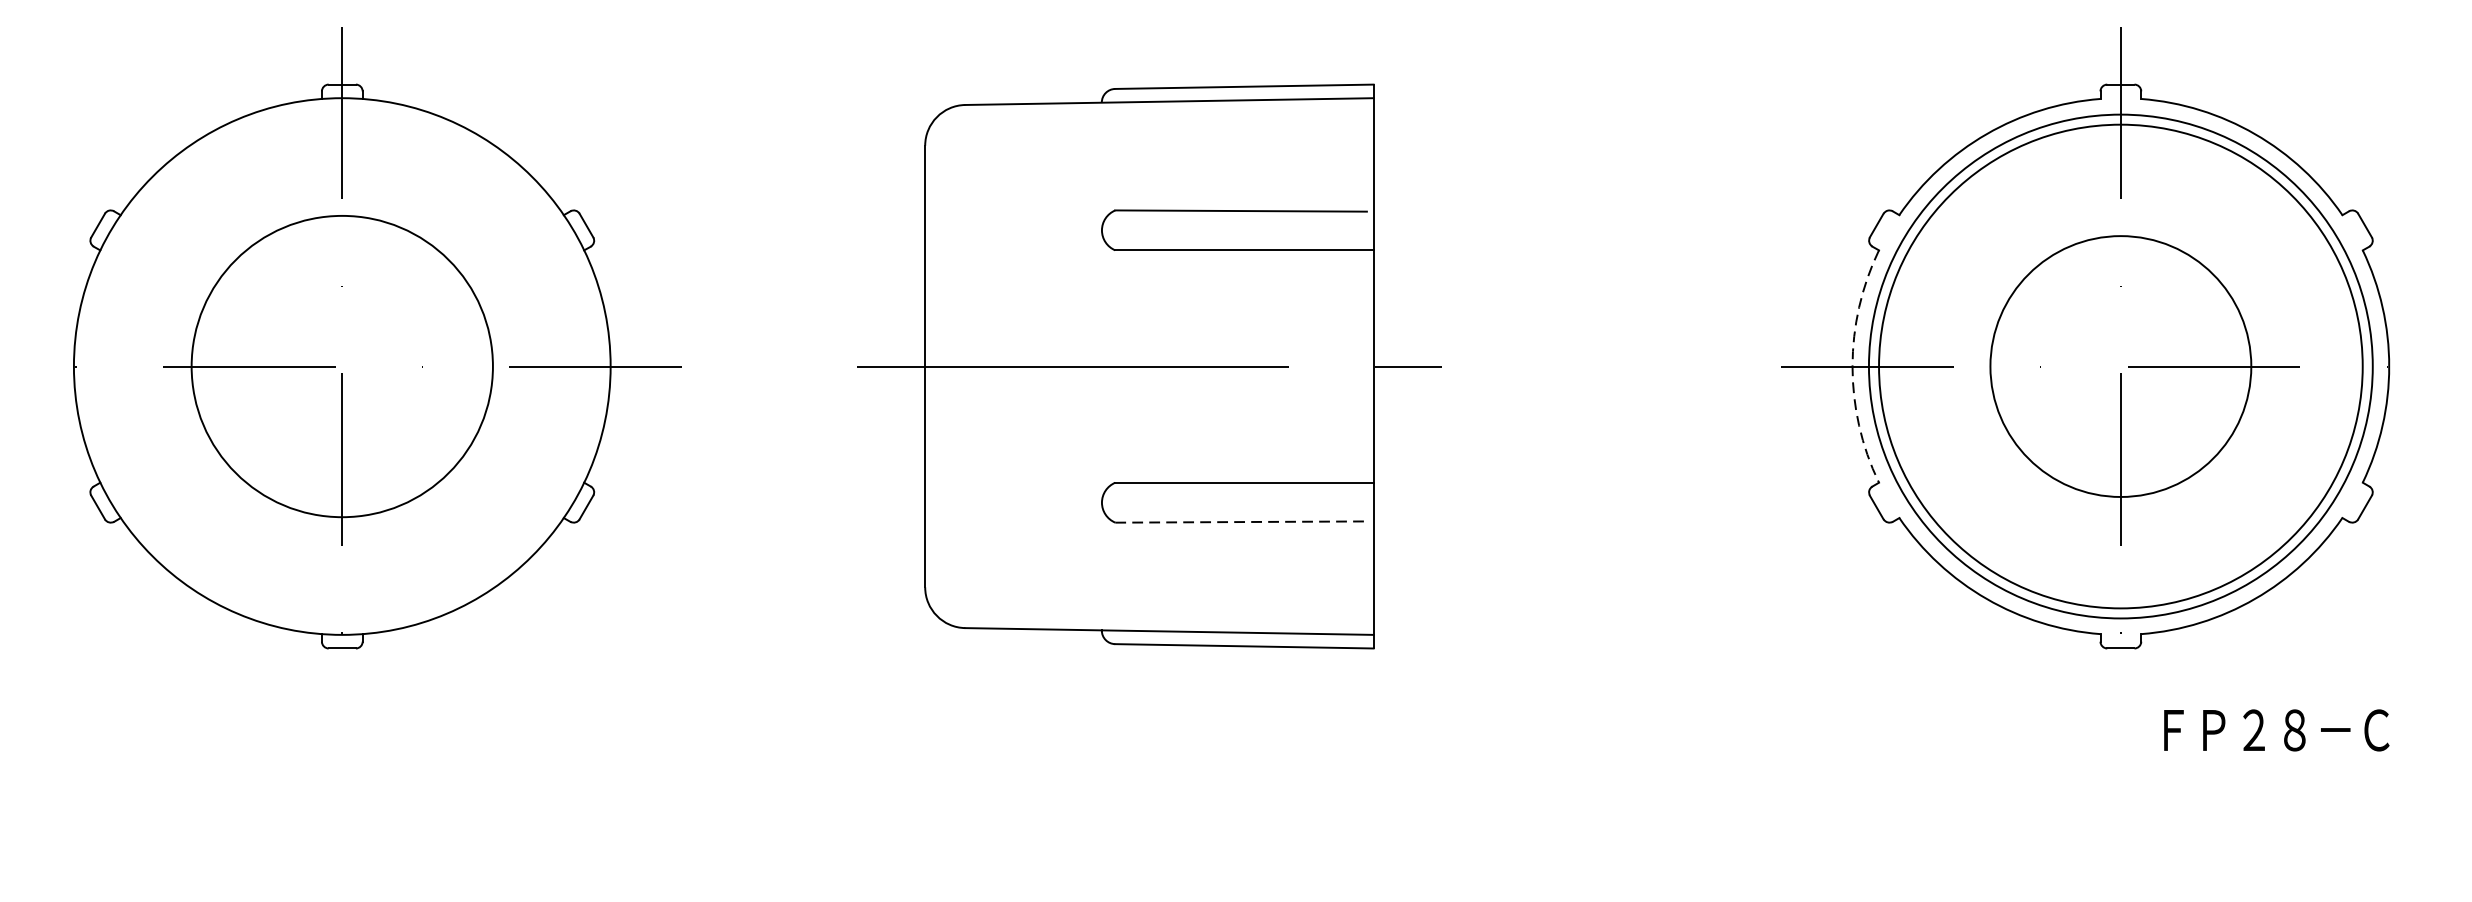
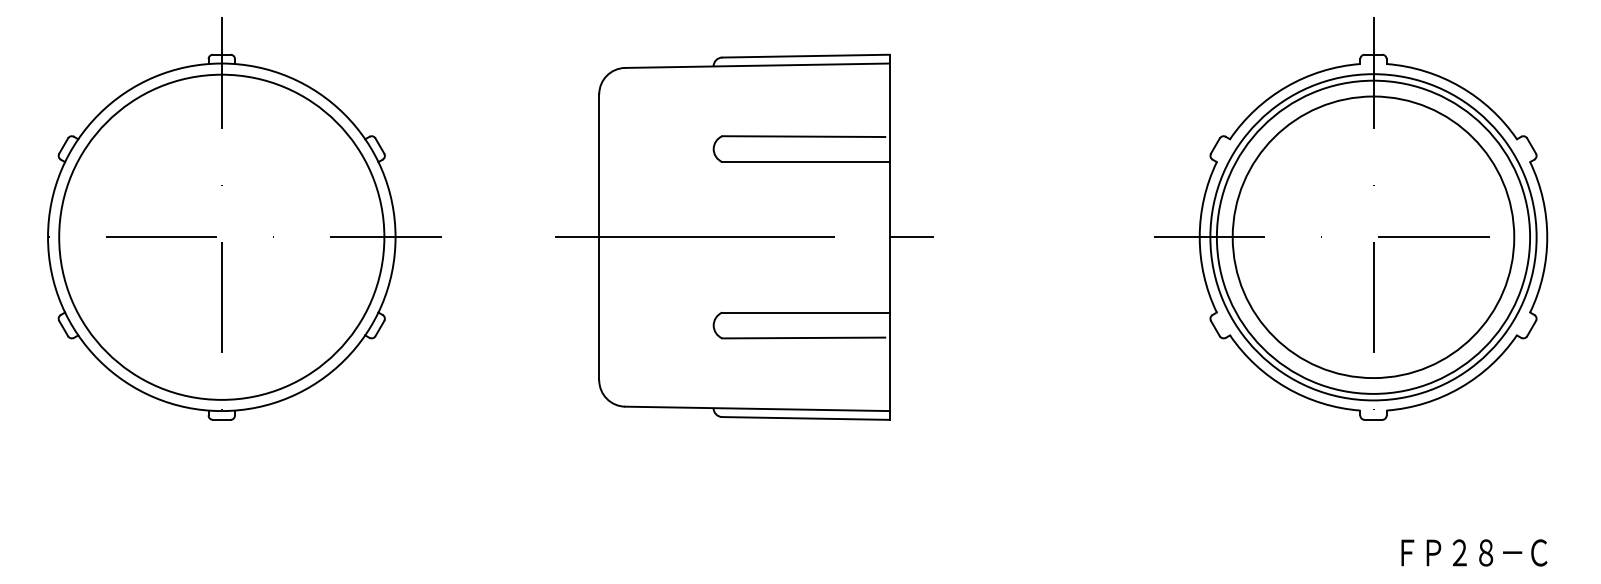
circle: (341, 365) -> (221, 236), size x1.67
arc: (1852, 366) -> (1199, 237), dashed -> solid
circle: (2120, 366) -> (1373, 237), size x1.67
line: (1242, 522) -> (804, 338), dashed -> solid
text: (2276, 729) -> (1474, 552), moved

